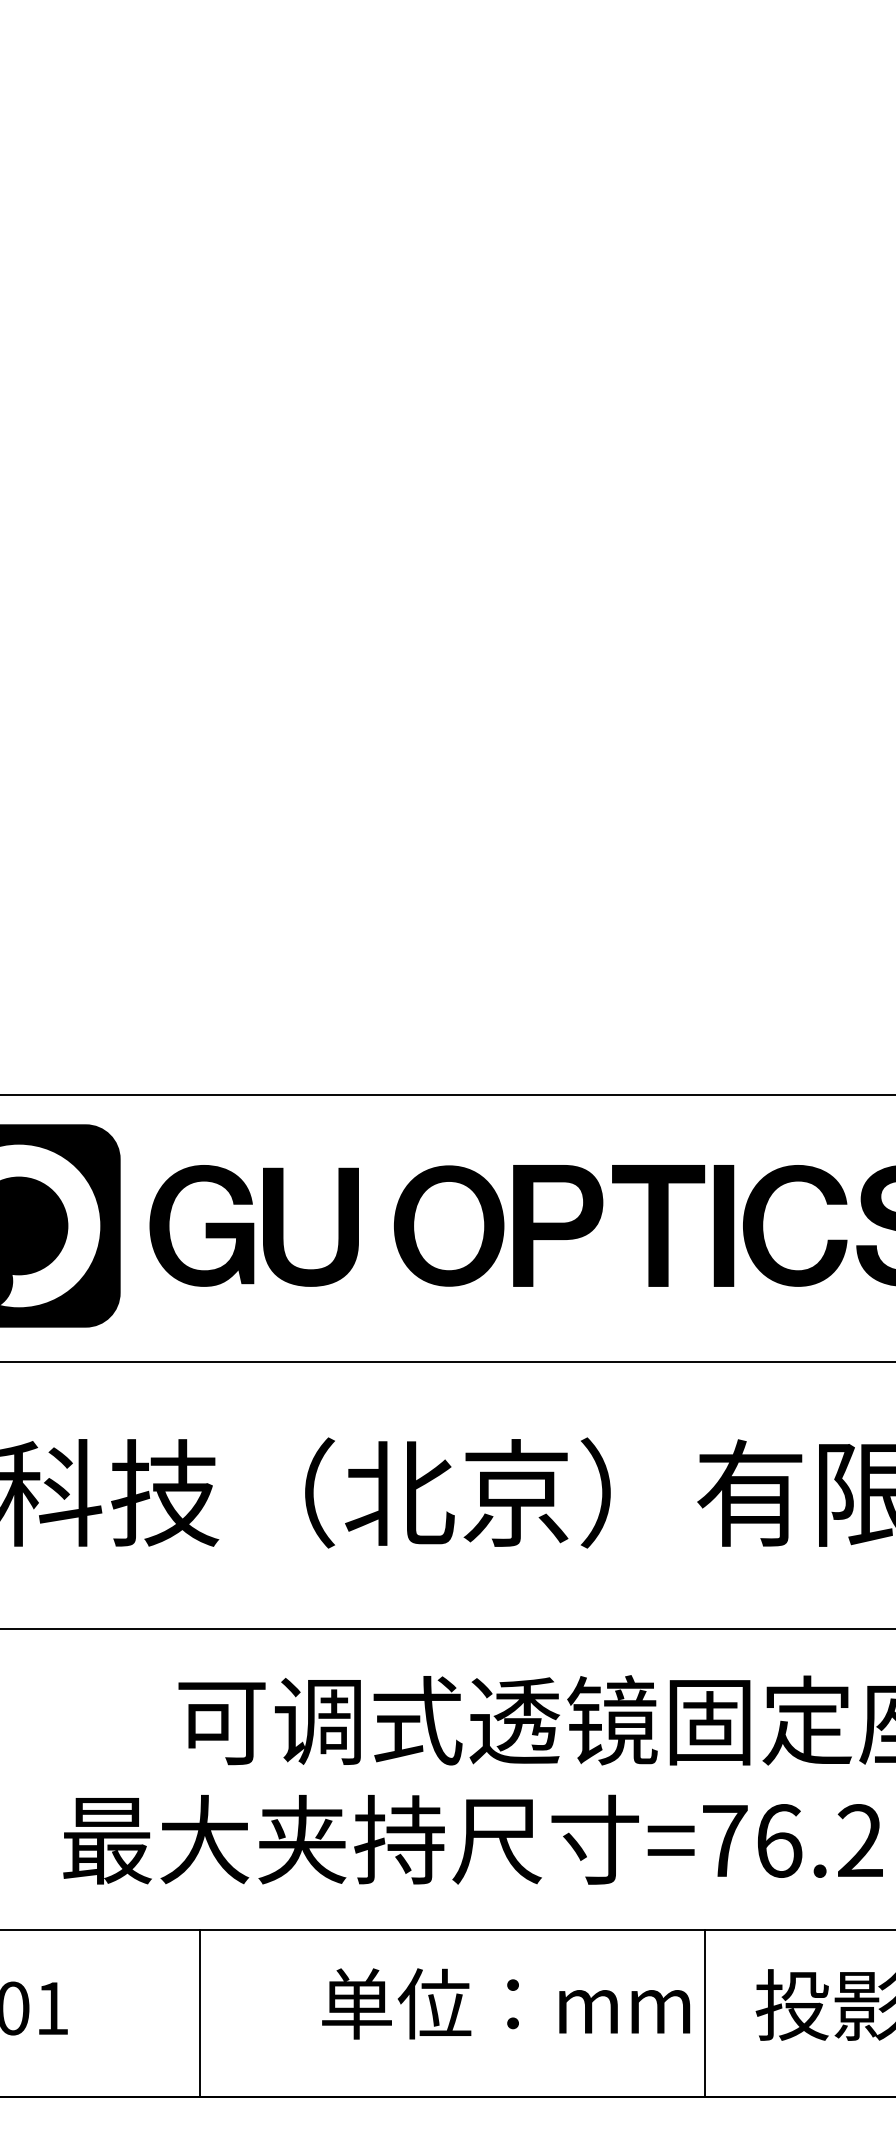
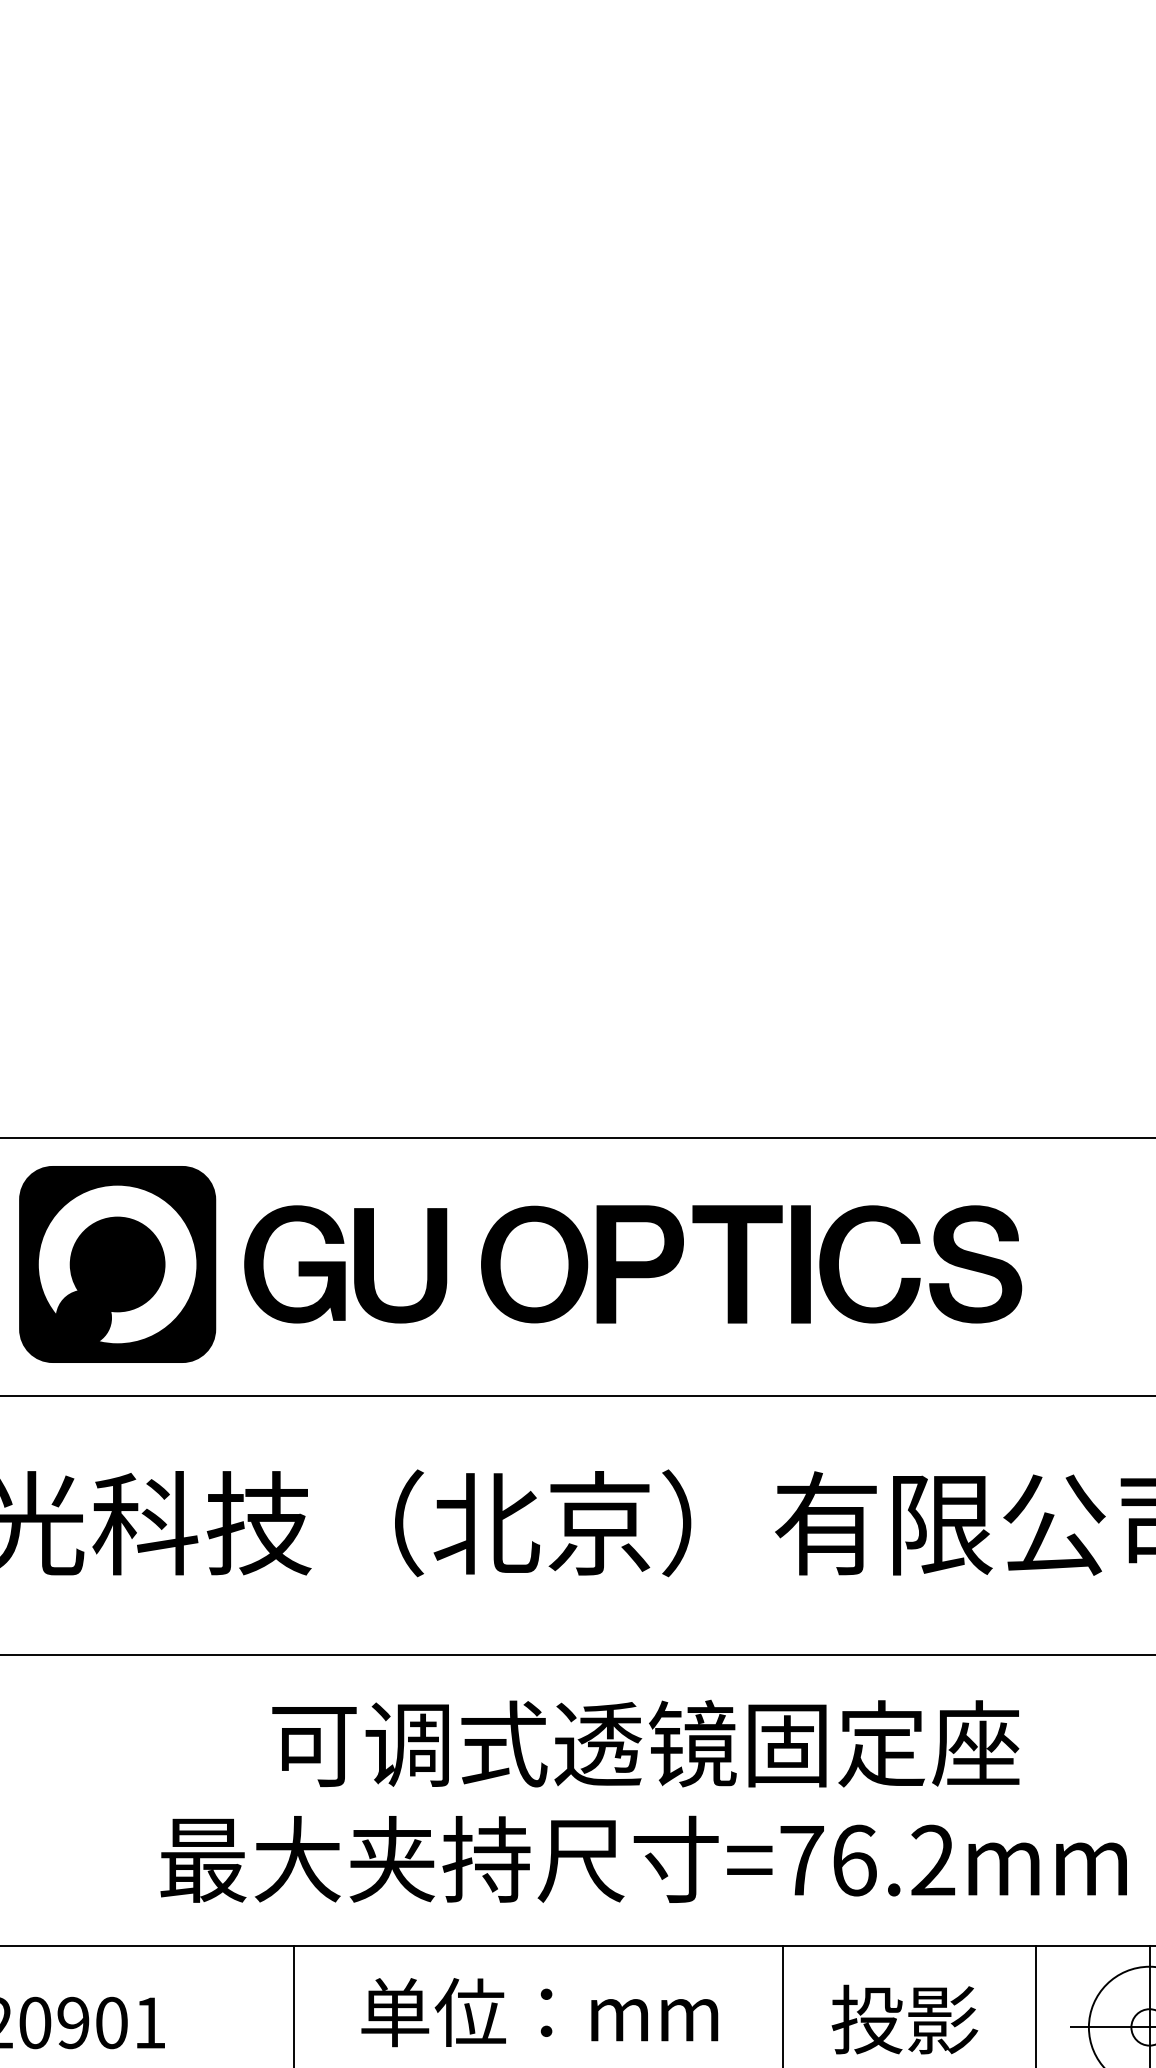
text: (505, 2003) -> (539, 2012), moved

